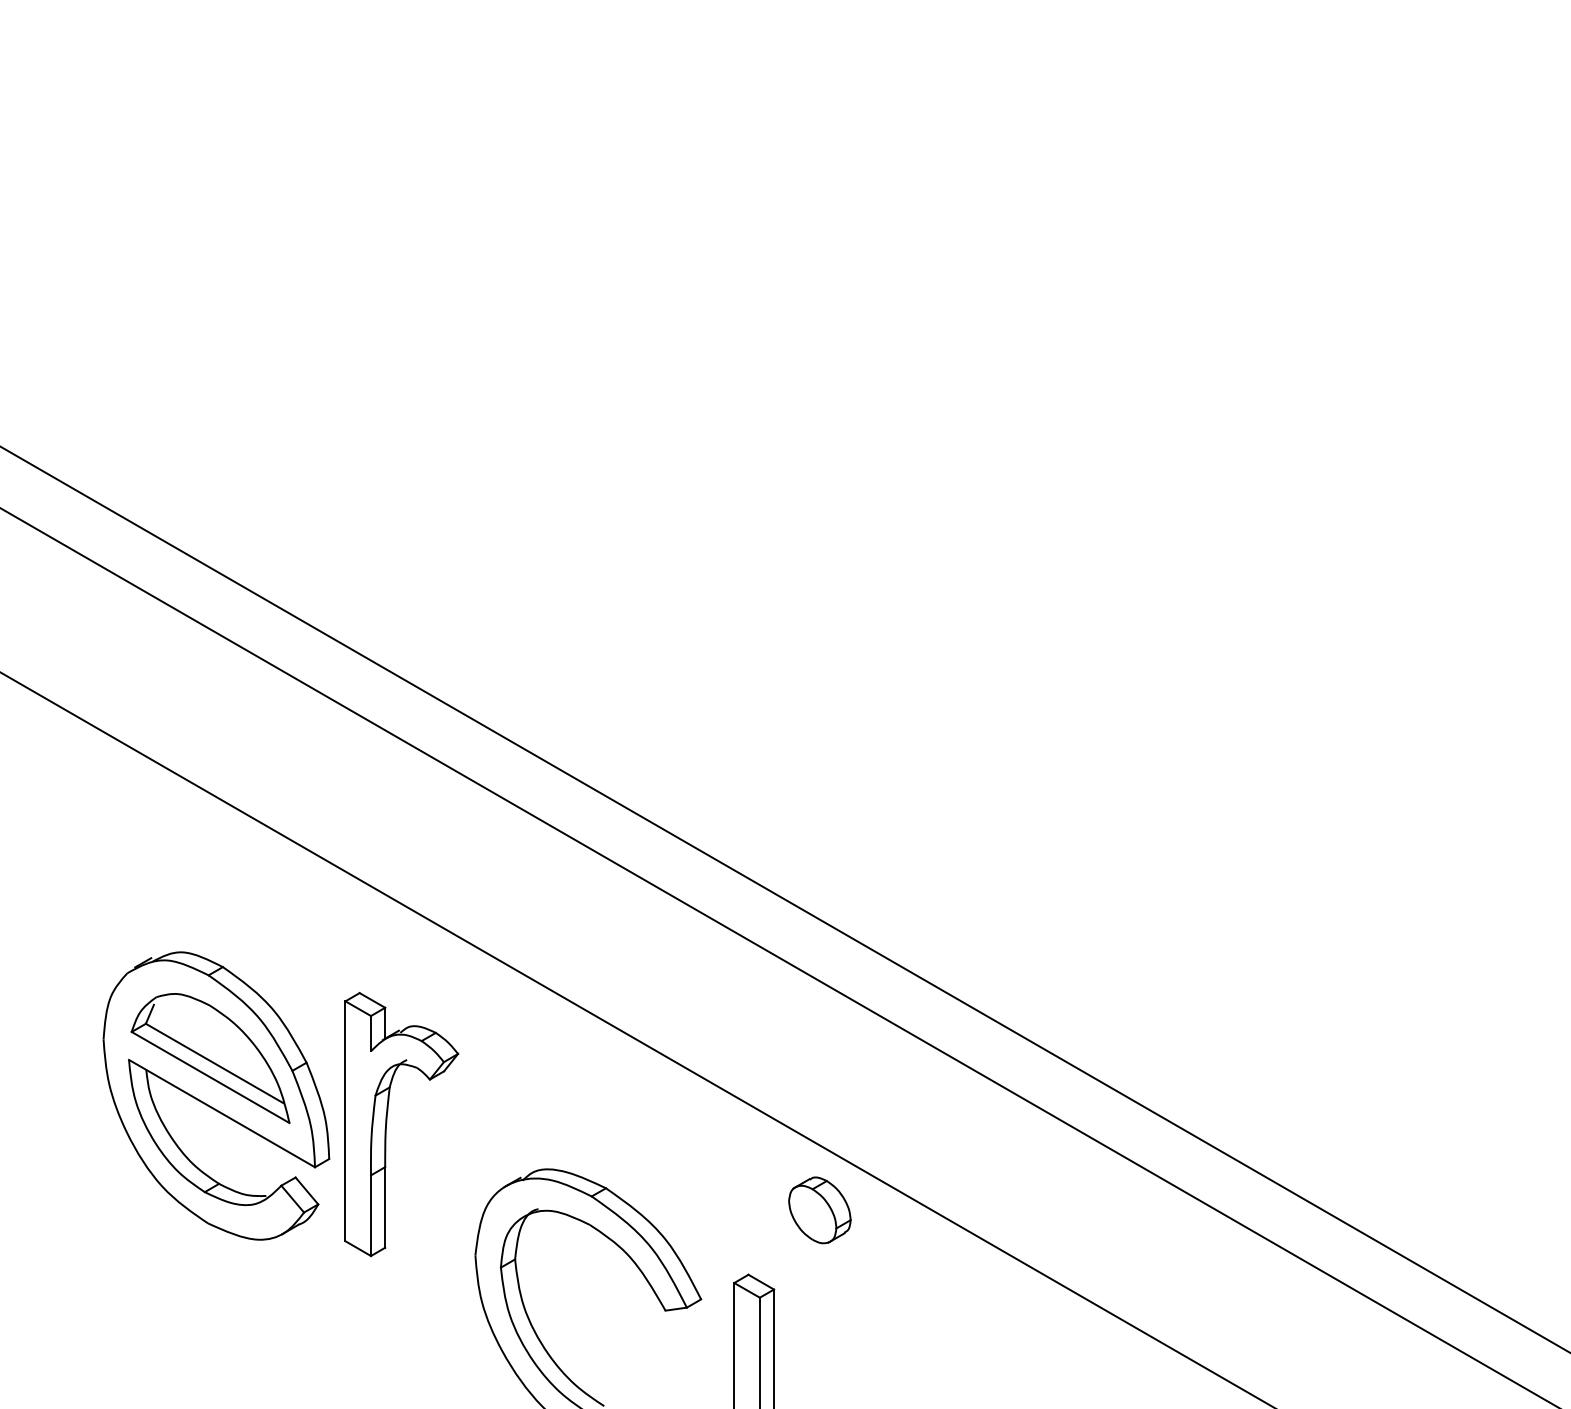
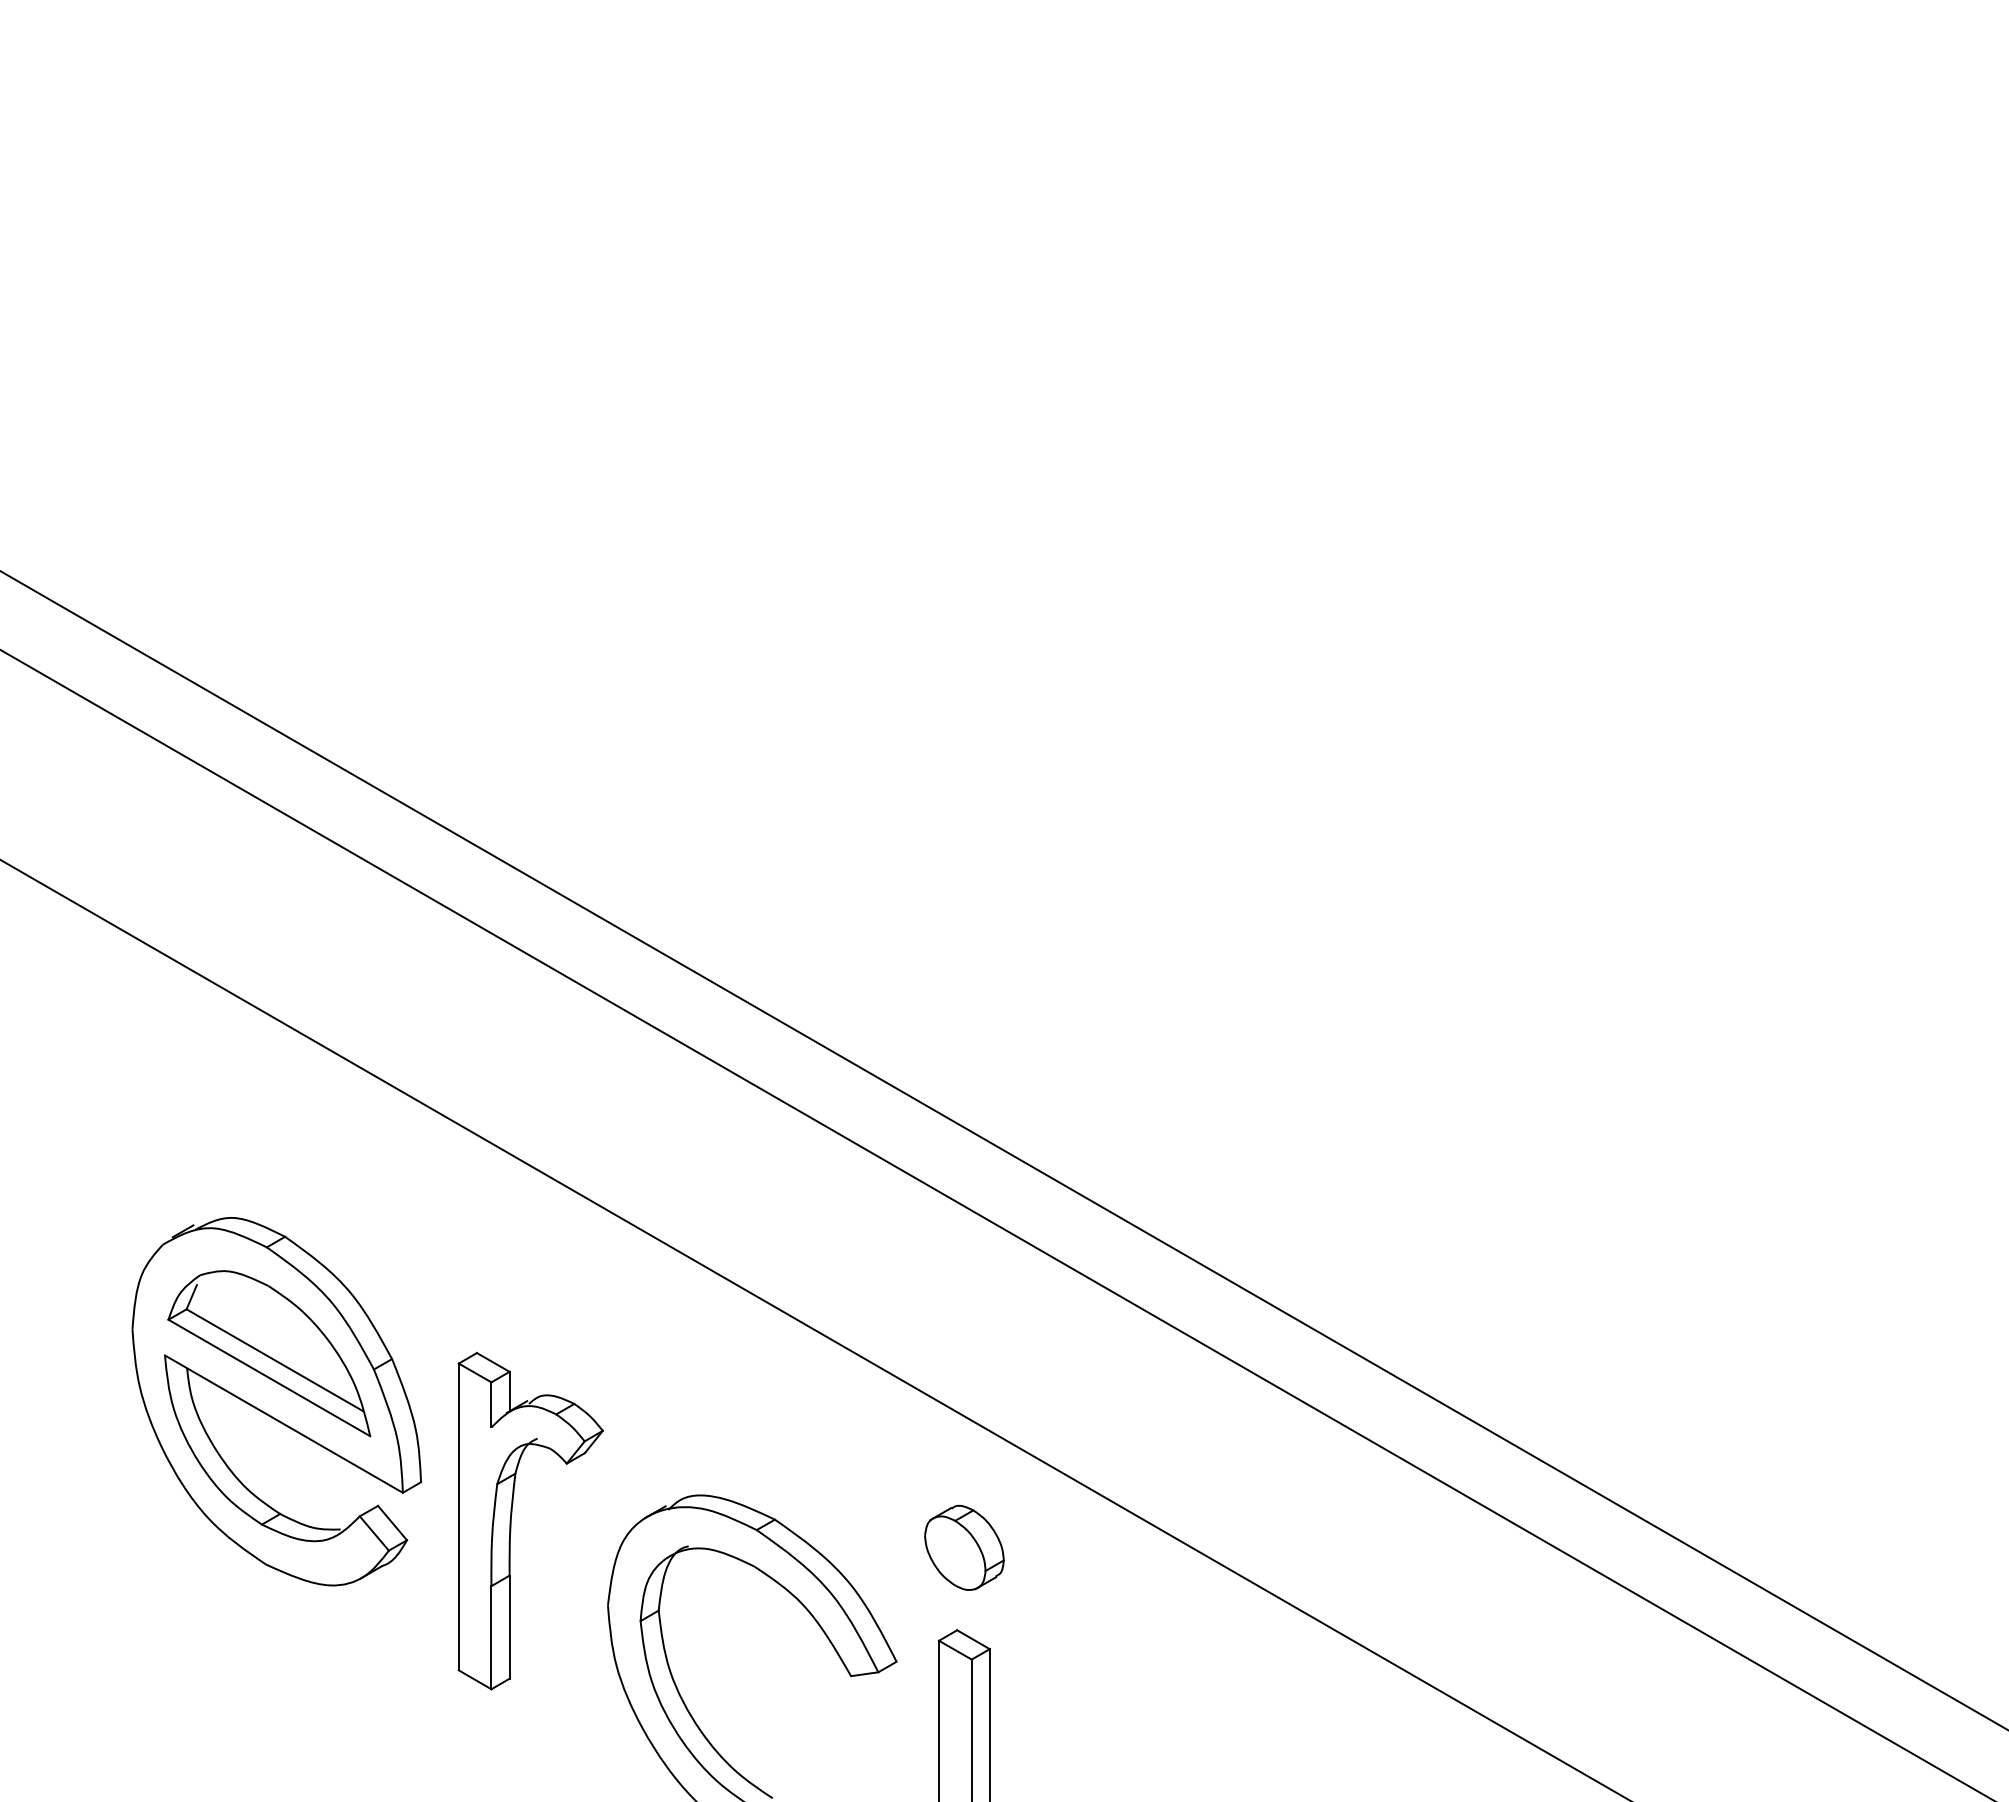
part: (386, 1124) -> (511, 1521), moved
part: (819, 1210) -> (964, 1547), moved

